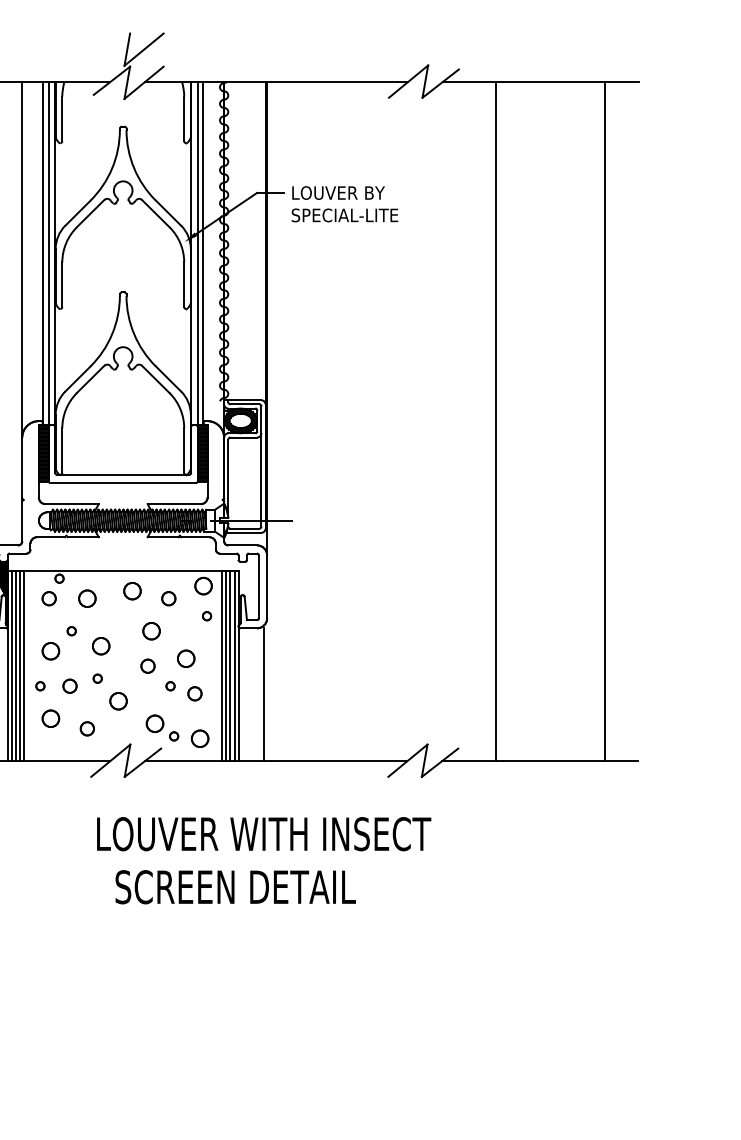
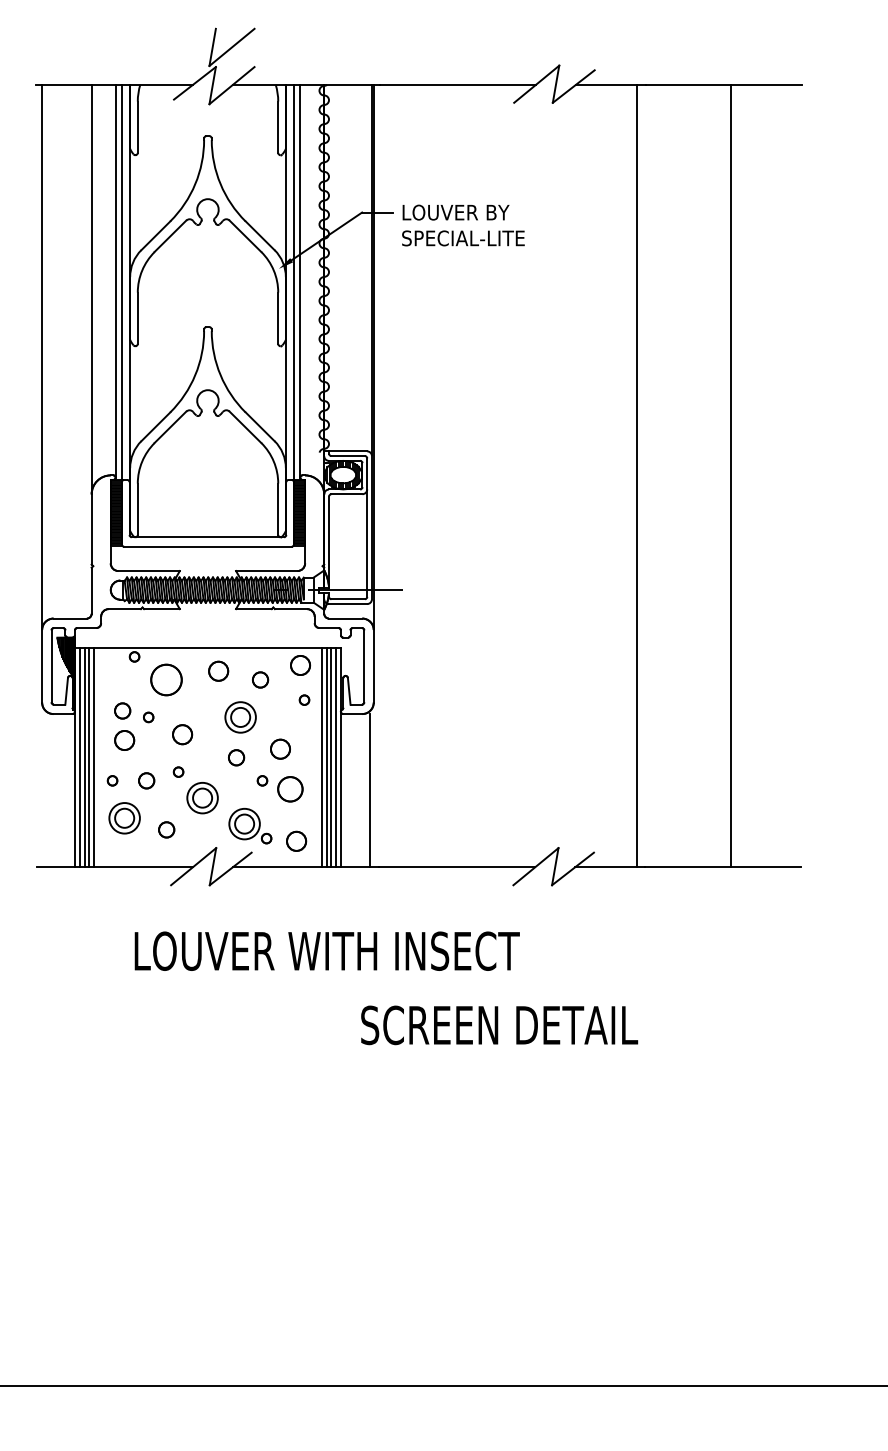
line: (604, 421) -> (730, 475), moved
circle: (49, 598) -> (122, 710), moved
circle: (87, 598) -> (166, 679), size x1.6
circle: (151, 631) -> (240, 717), size x1.6
circle: (194, 693) -> (290, 789), size x1.6
circle: (118, 700) -> (202, 797), size x1.6
circle: (50, 718) -> (124, 817), size x1.6
circle: (154, 723) -> (244, 823), size x1.6
text: (263, 833) -> (326, 950), moved
text: (235, 887) -> (499, 1025), moved

